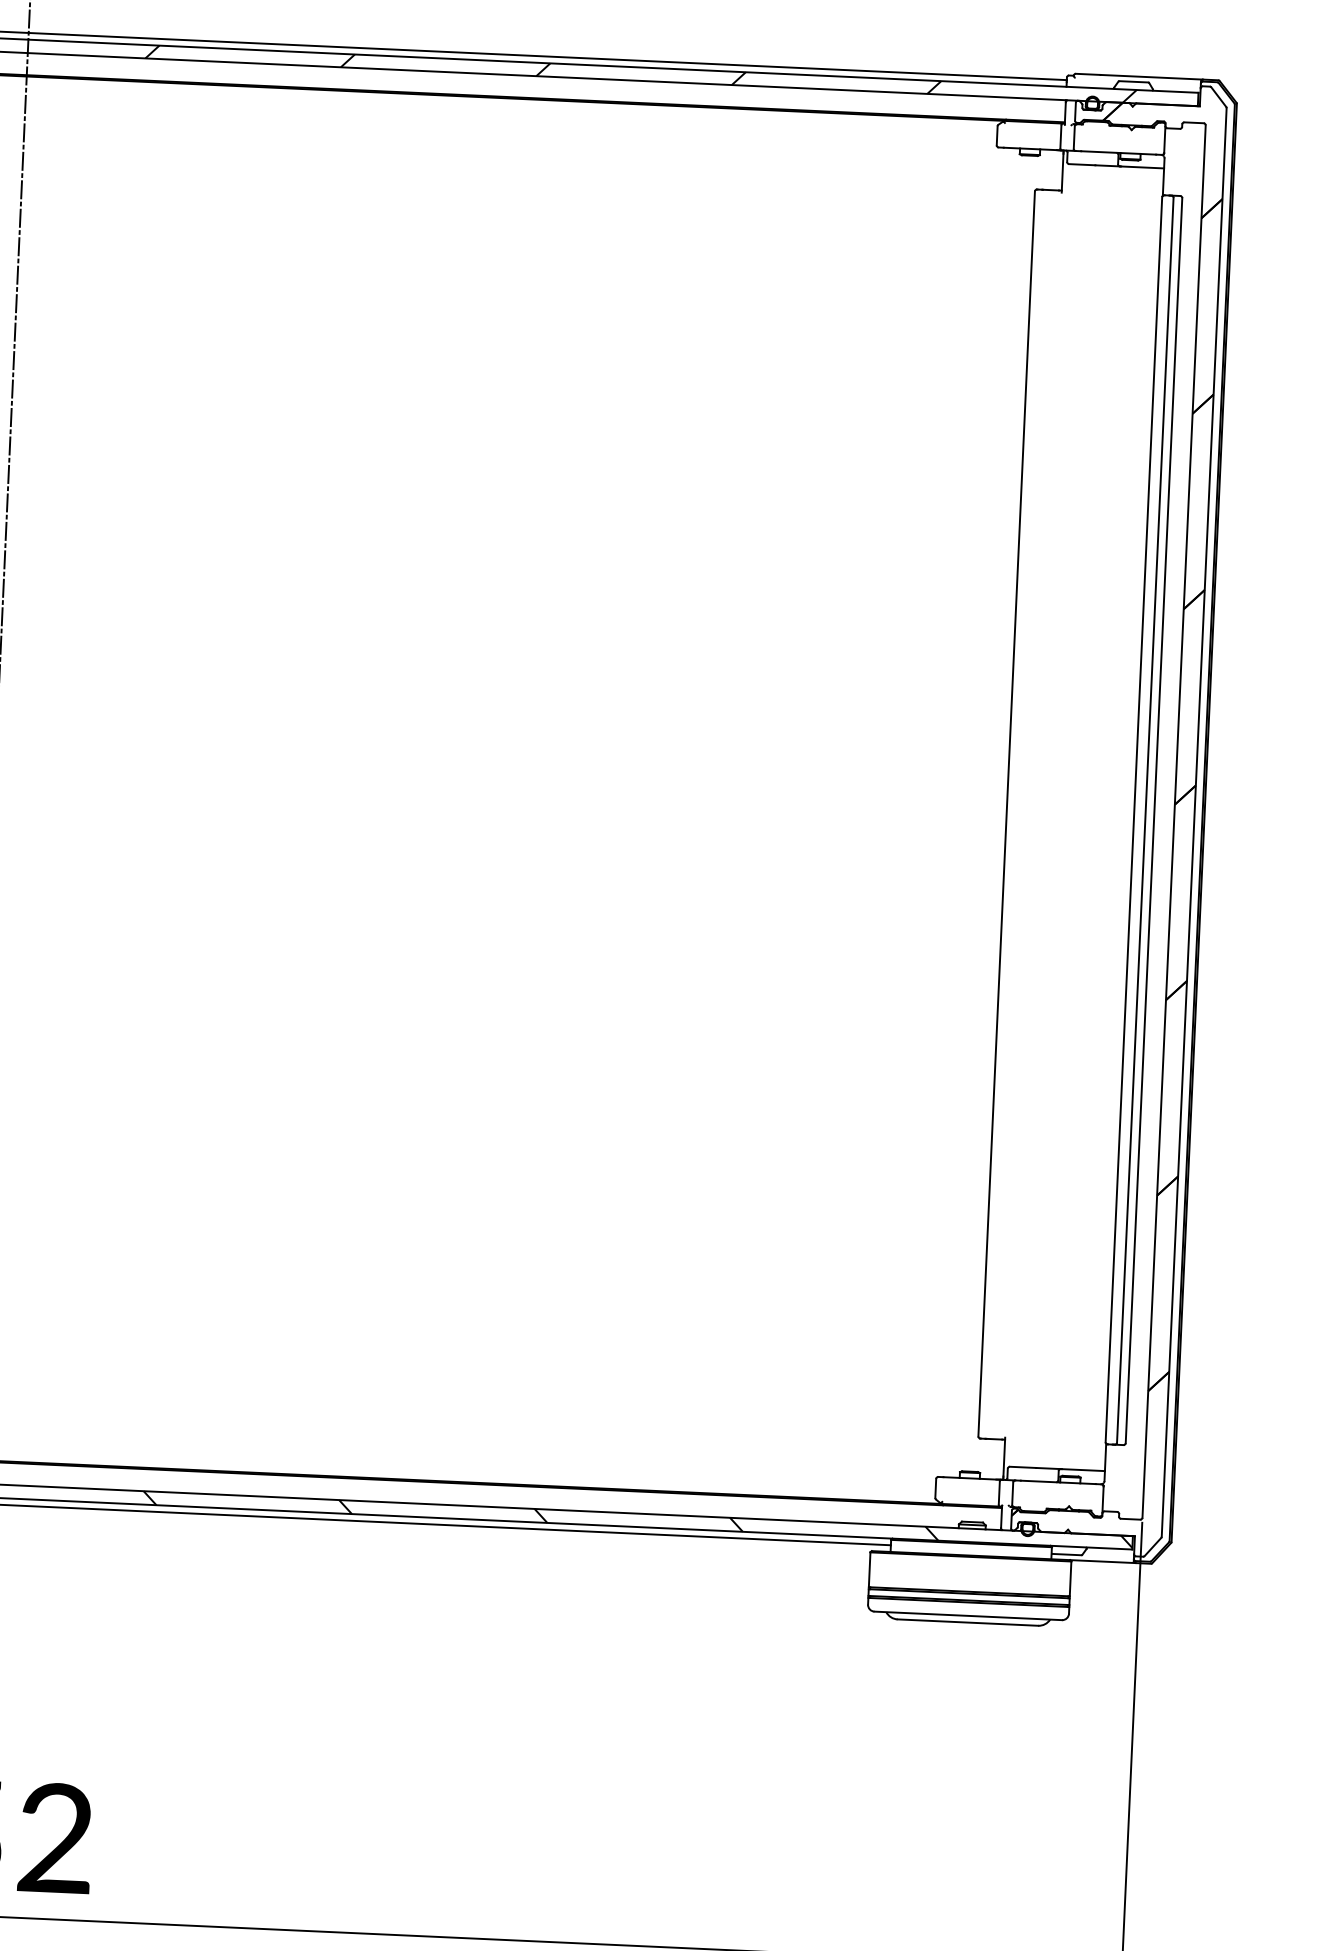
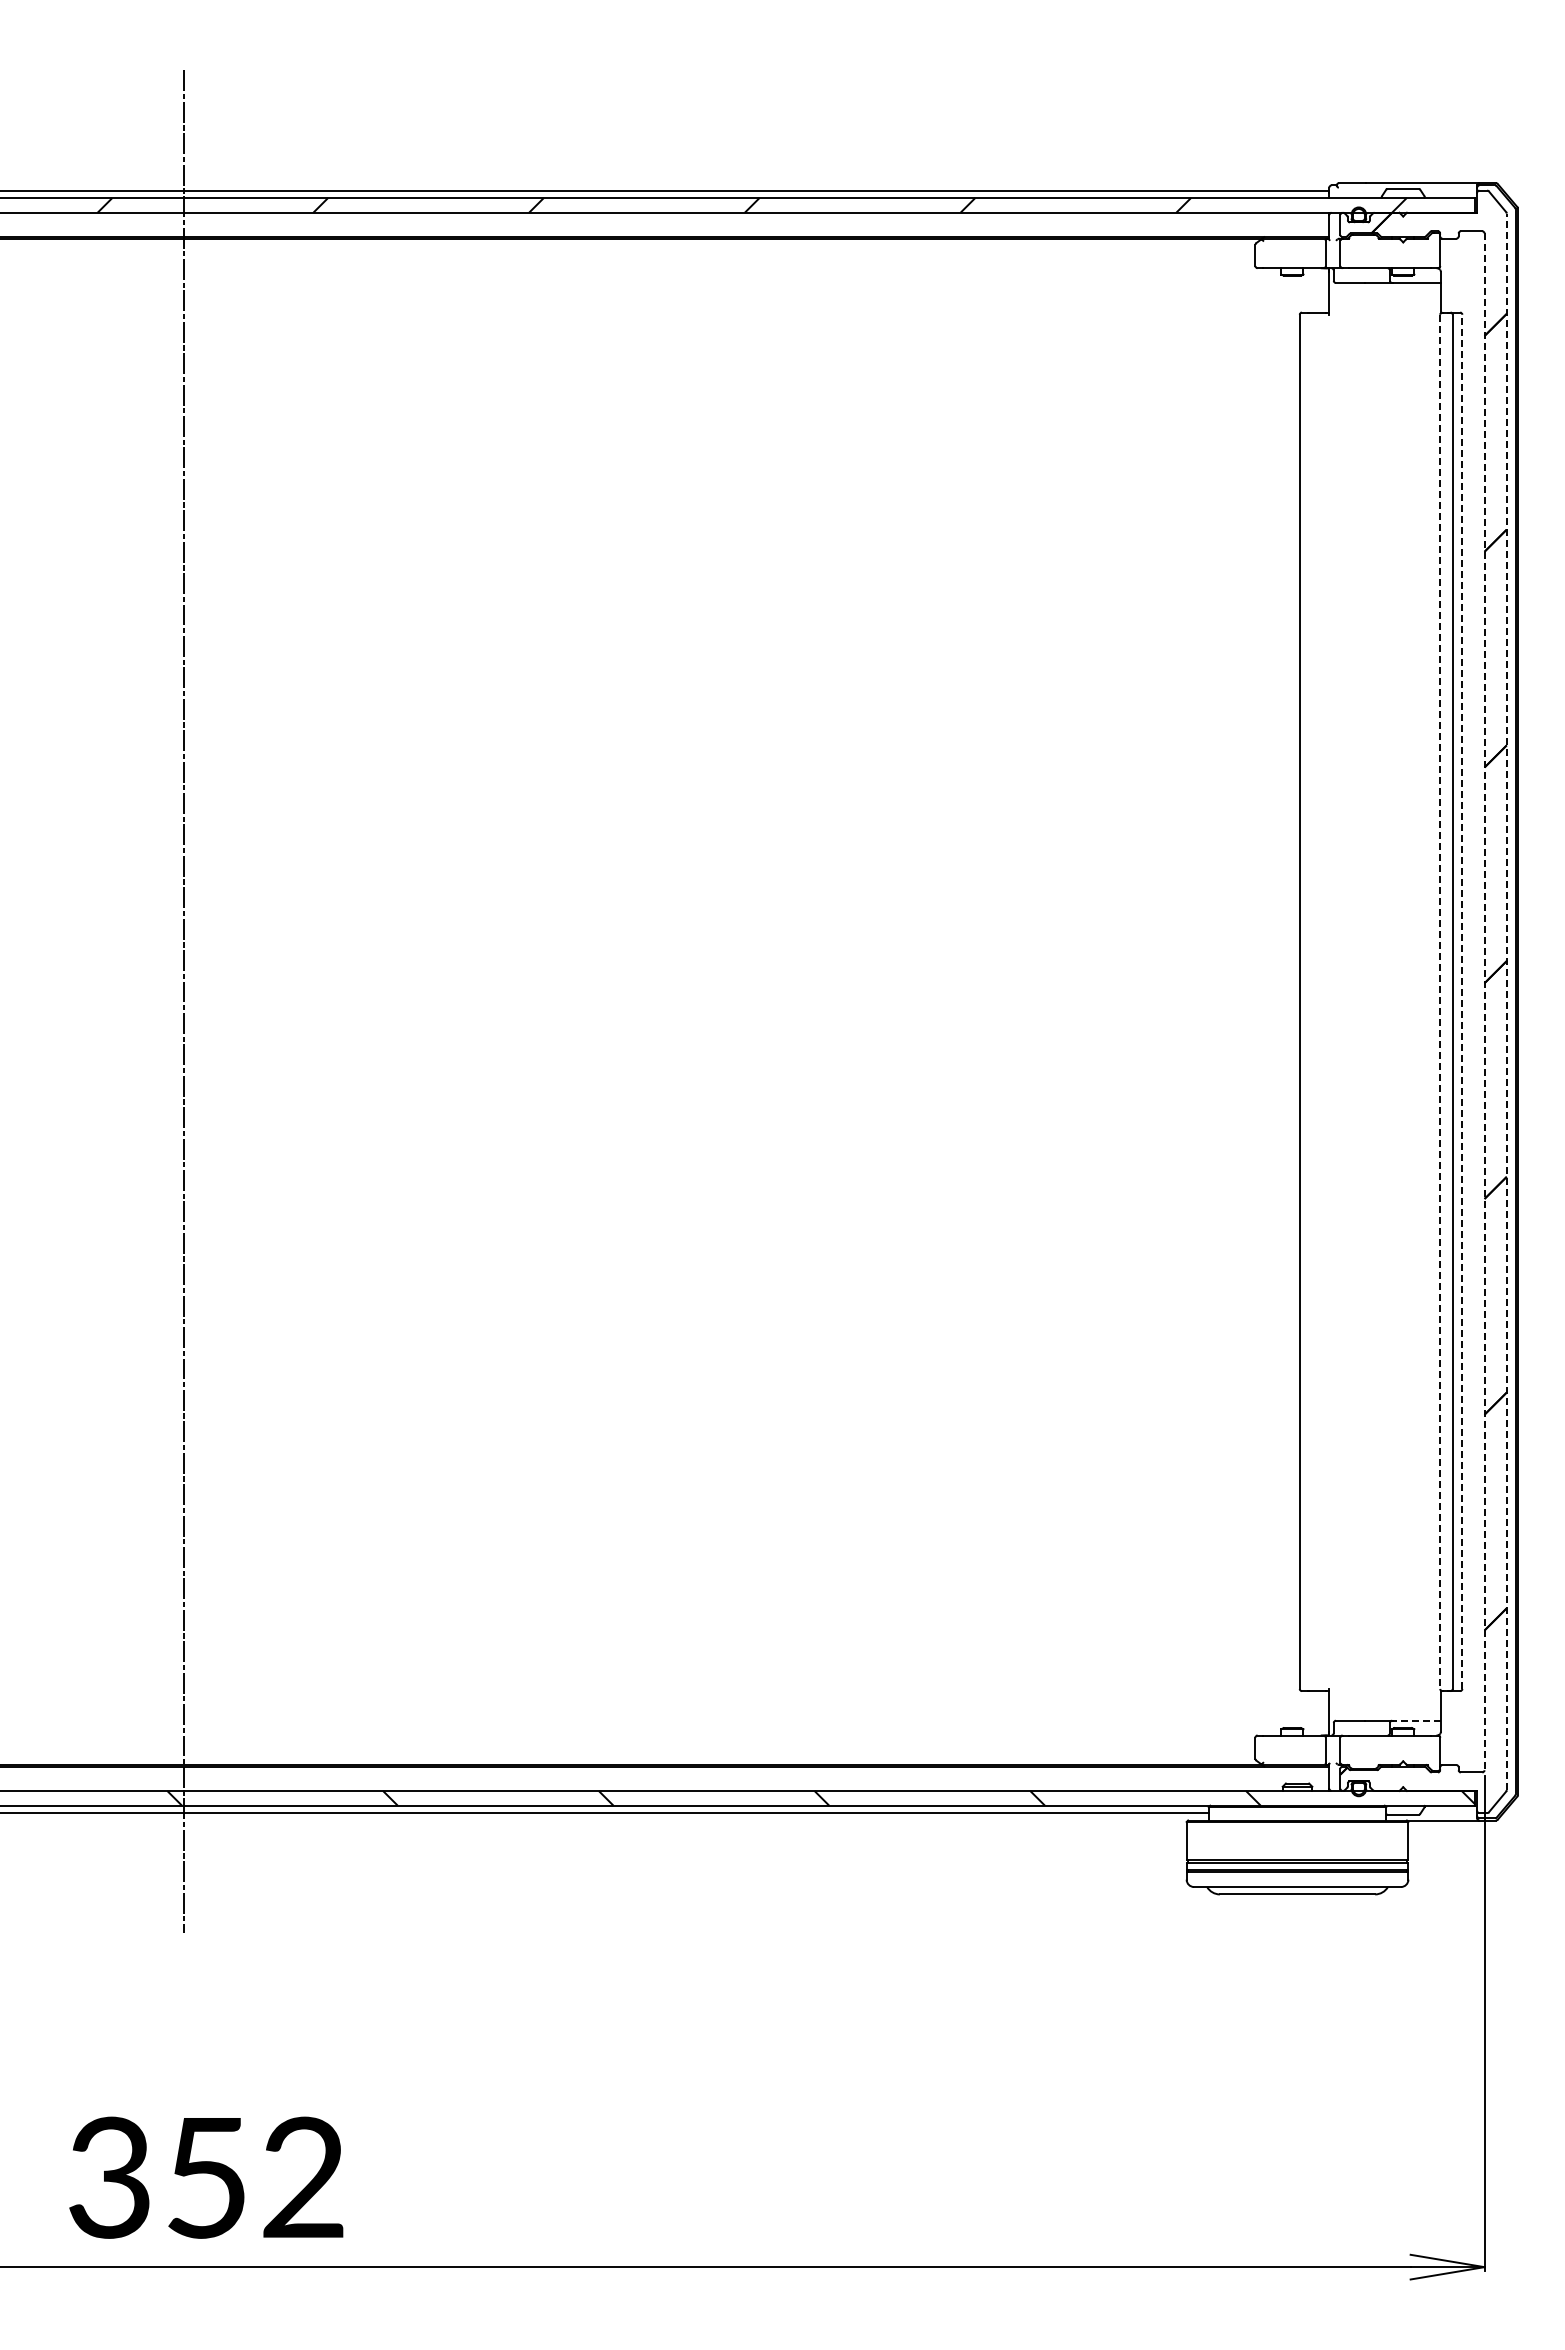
line: (1134, 820) -> (1440, 1002), solid -> dashed
line: (1154, 820) -> (1462, 1001), solid -> dashed
line: (1174, 822) -> (1484, 1002), solid -> dashed
line: (1194, 822) -> (1506, 1001), solid -> dashed
line: (1083, 1469) -> (1417, 1720), solid -> dashed

